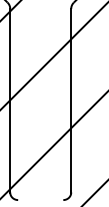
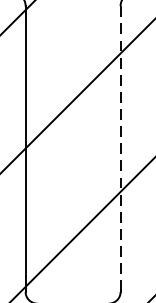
line: (71, 100) -> (121, 148), solid -> dashed

